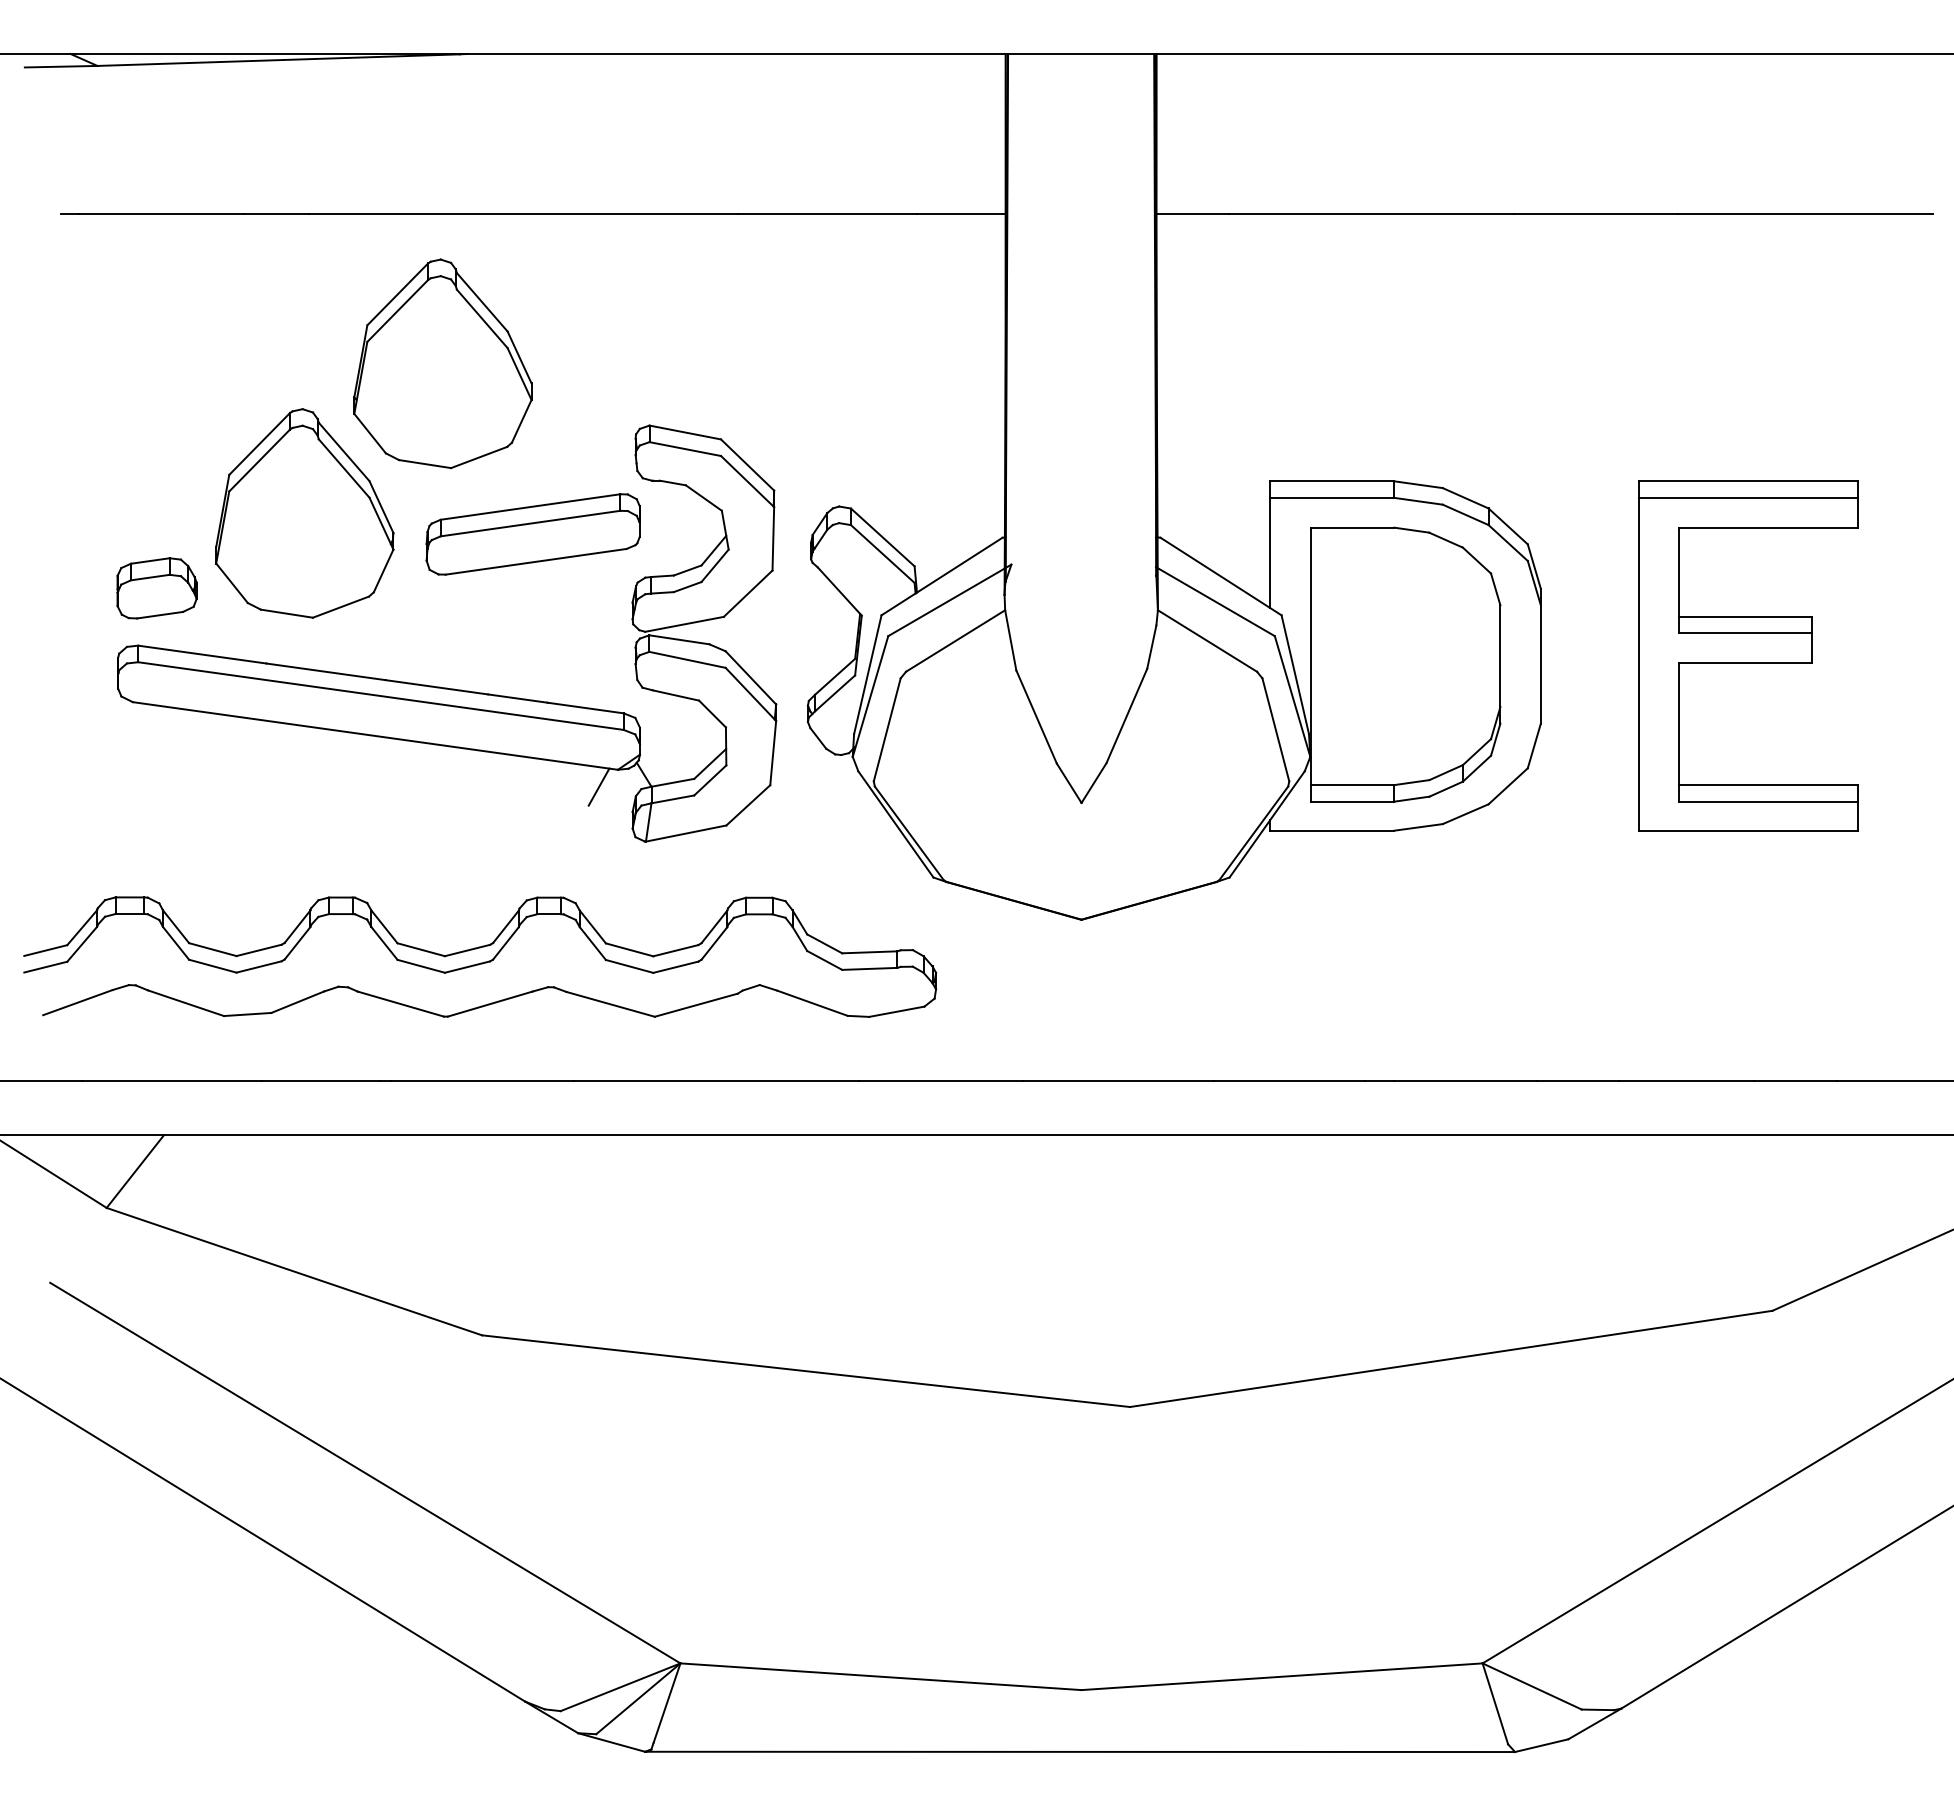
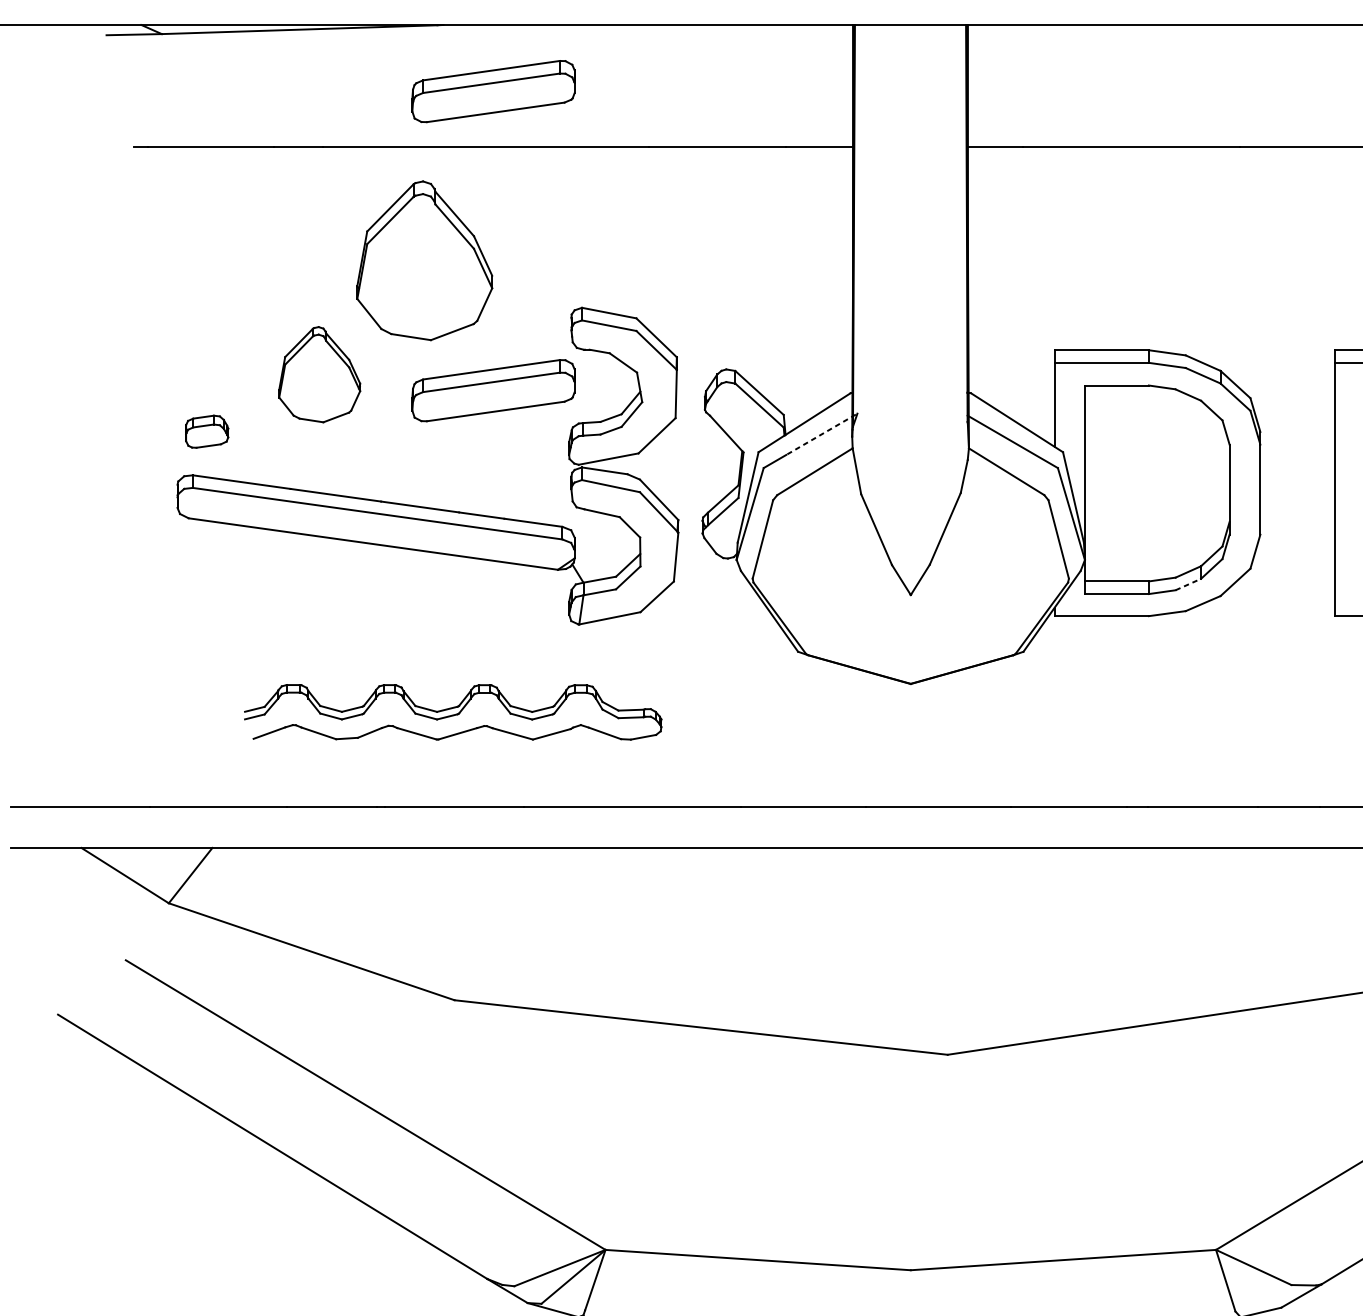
part: (532, 141) -> (492, 91), added
part: (304, 513) -> (319, 374), size x0.6
part: (156, 588) -> (206, 431), size x0.7
line: (965, 591) -> (822, 434), solid -> dashed
line: (598, 786) -> (543, 582), removed
line: (1446, 788) -> (1188, 584), solid -> dashed
part: (480, 956) -> (453, 711), size x0.6

